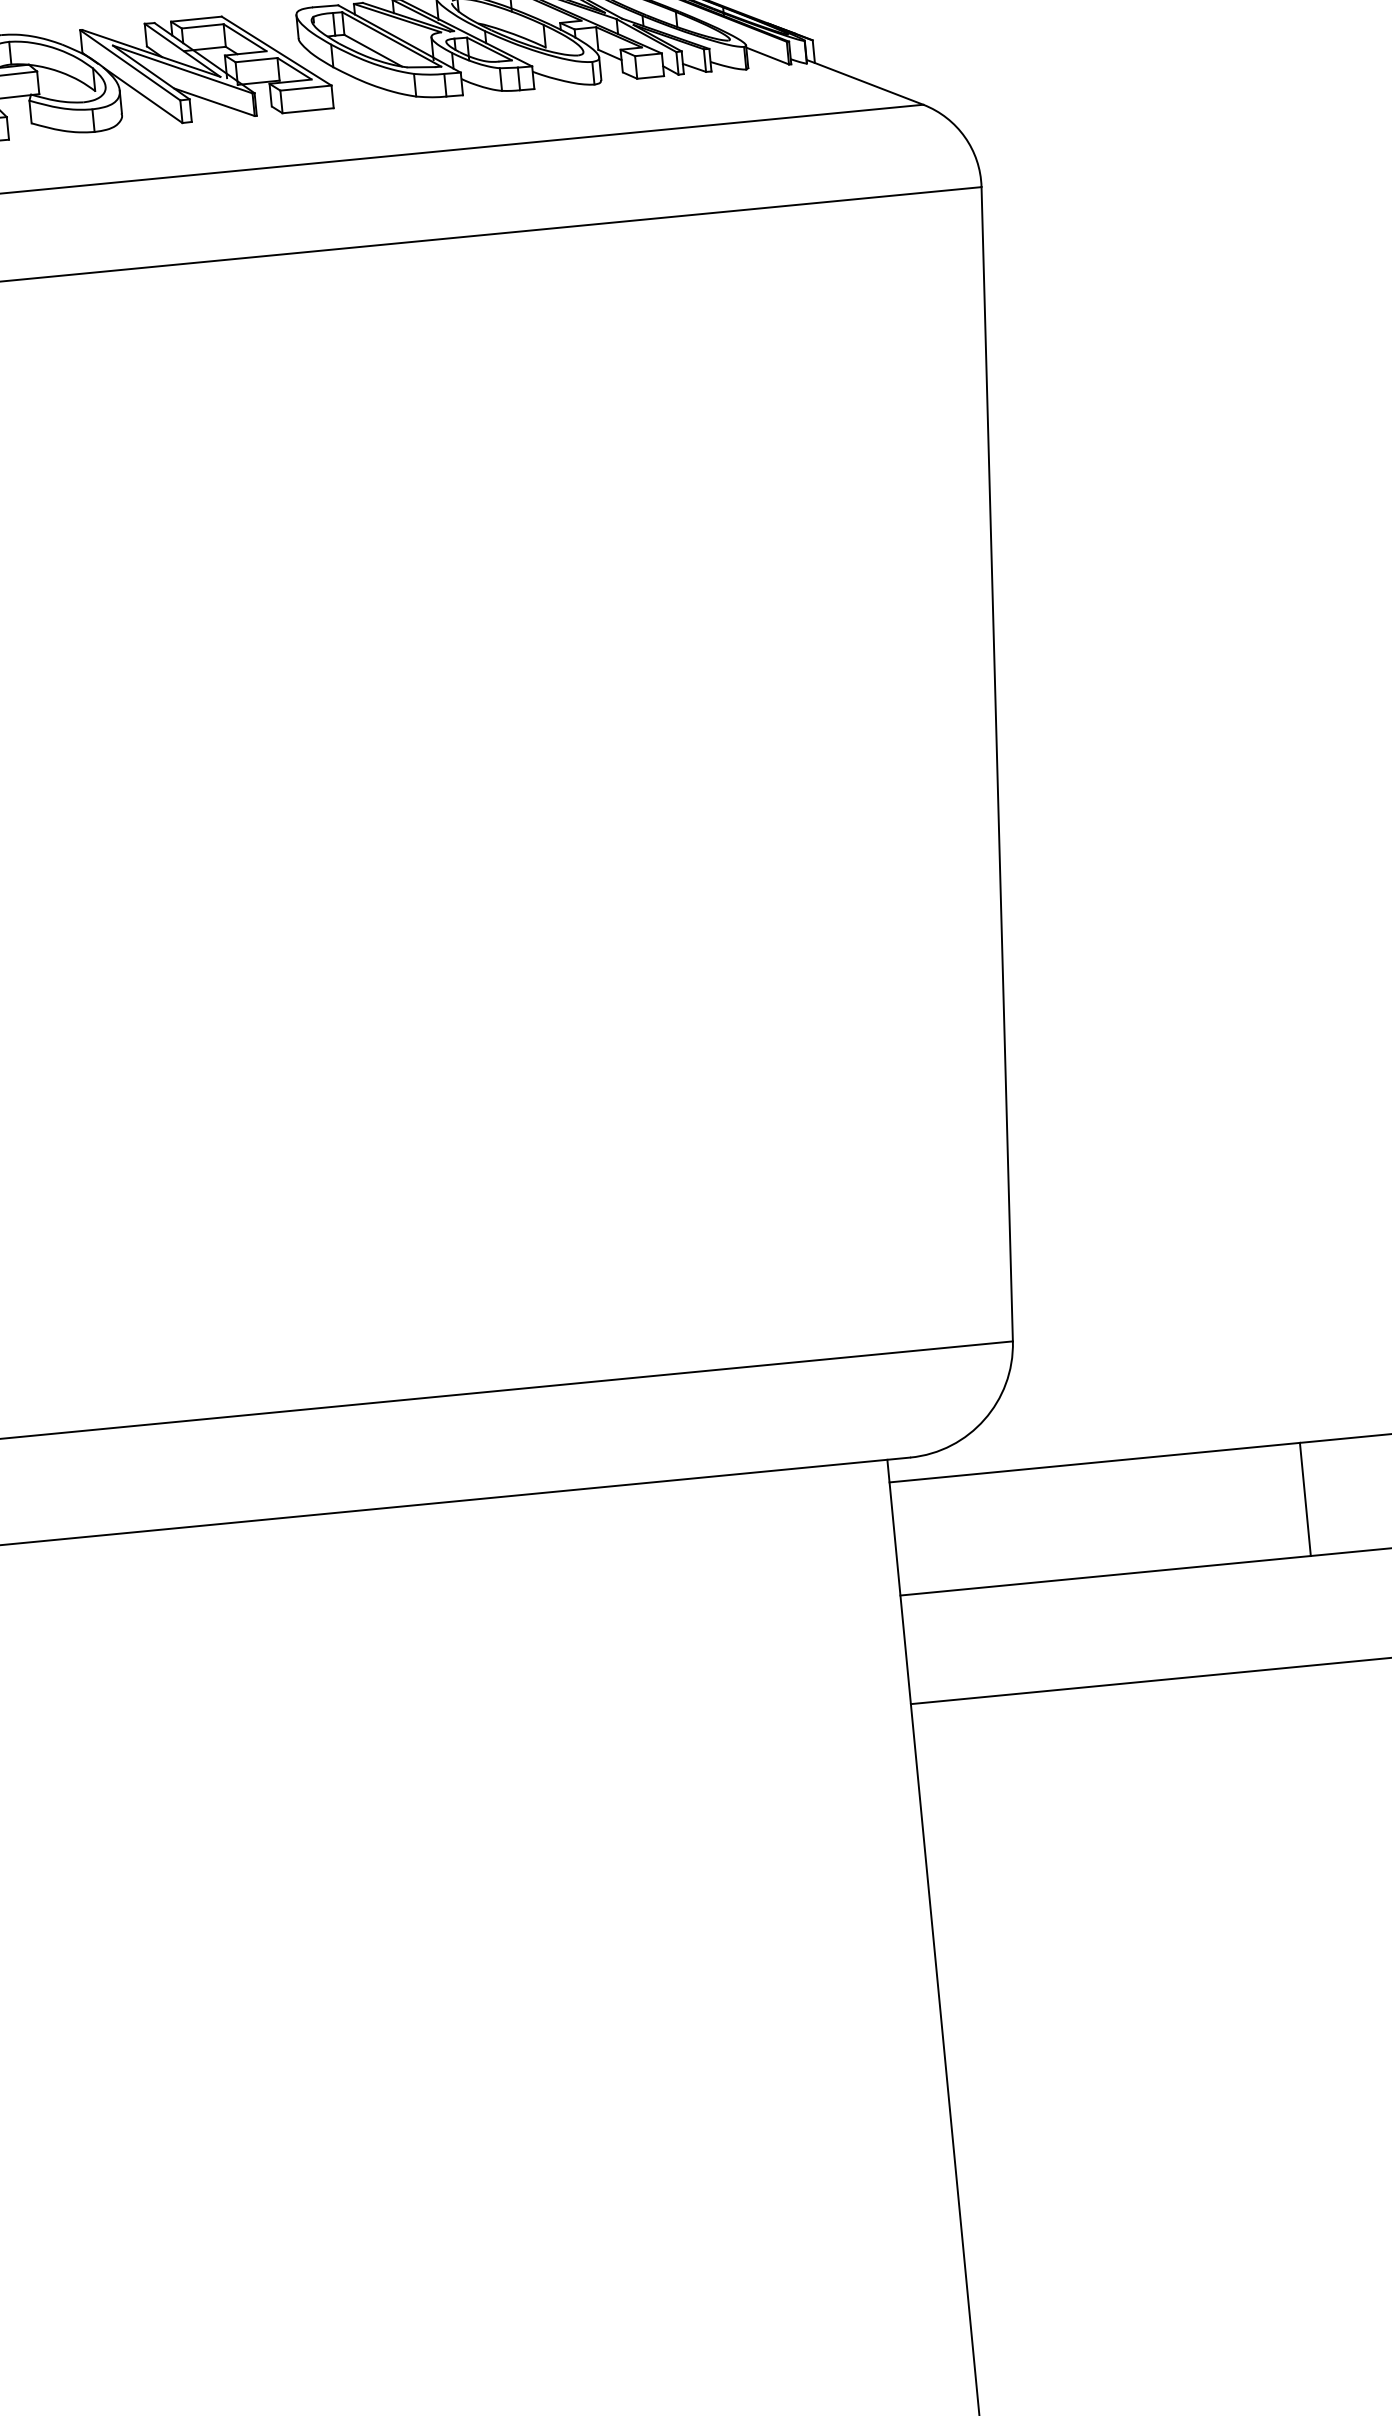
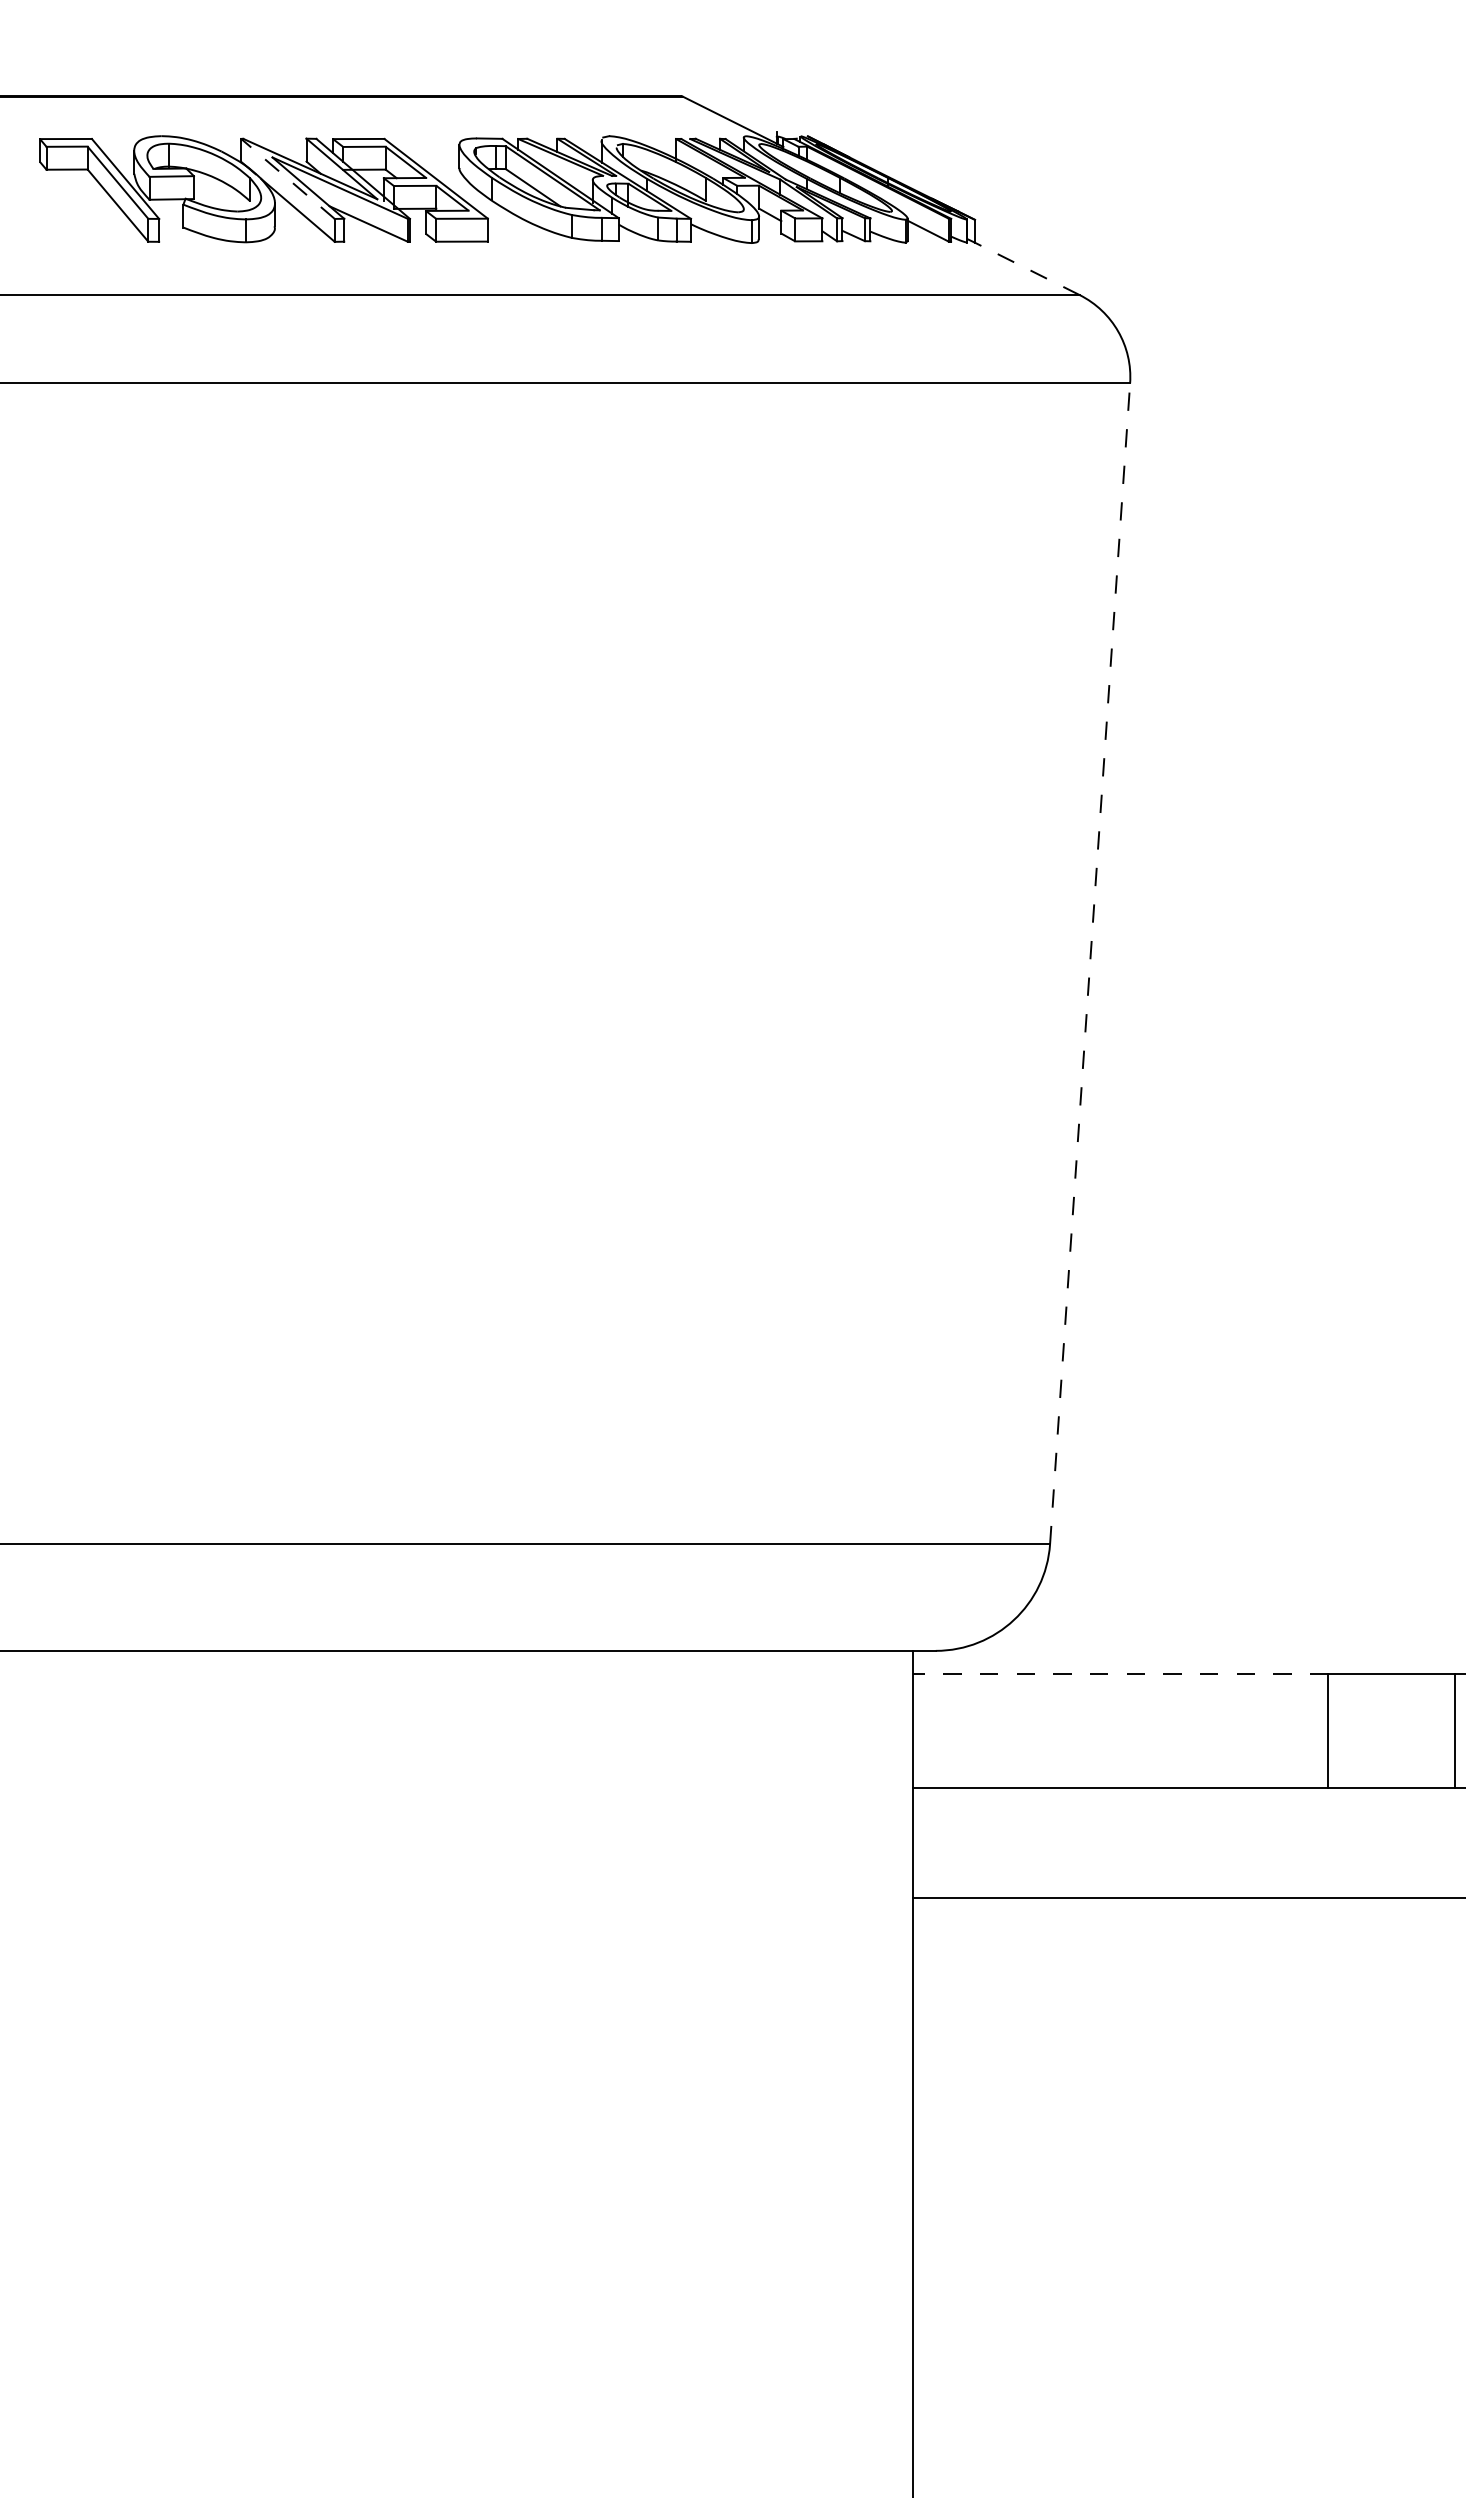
line: (130, 64) -> (288, 178), solid -> dashed
line: (869, 83) -> (1027, 268), solid -> dashed
line: (997, 763) -> (1090, 963), solid -> dashed
line: (1094, 1462) -> (1120, 1673), solid -> dashed

